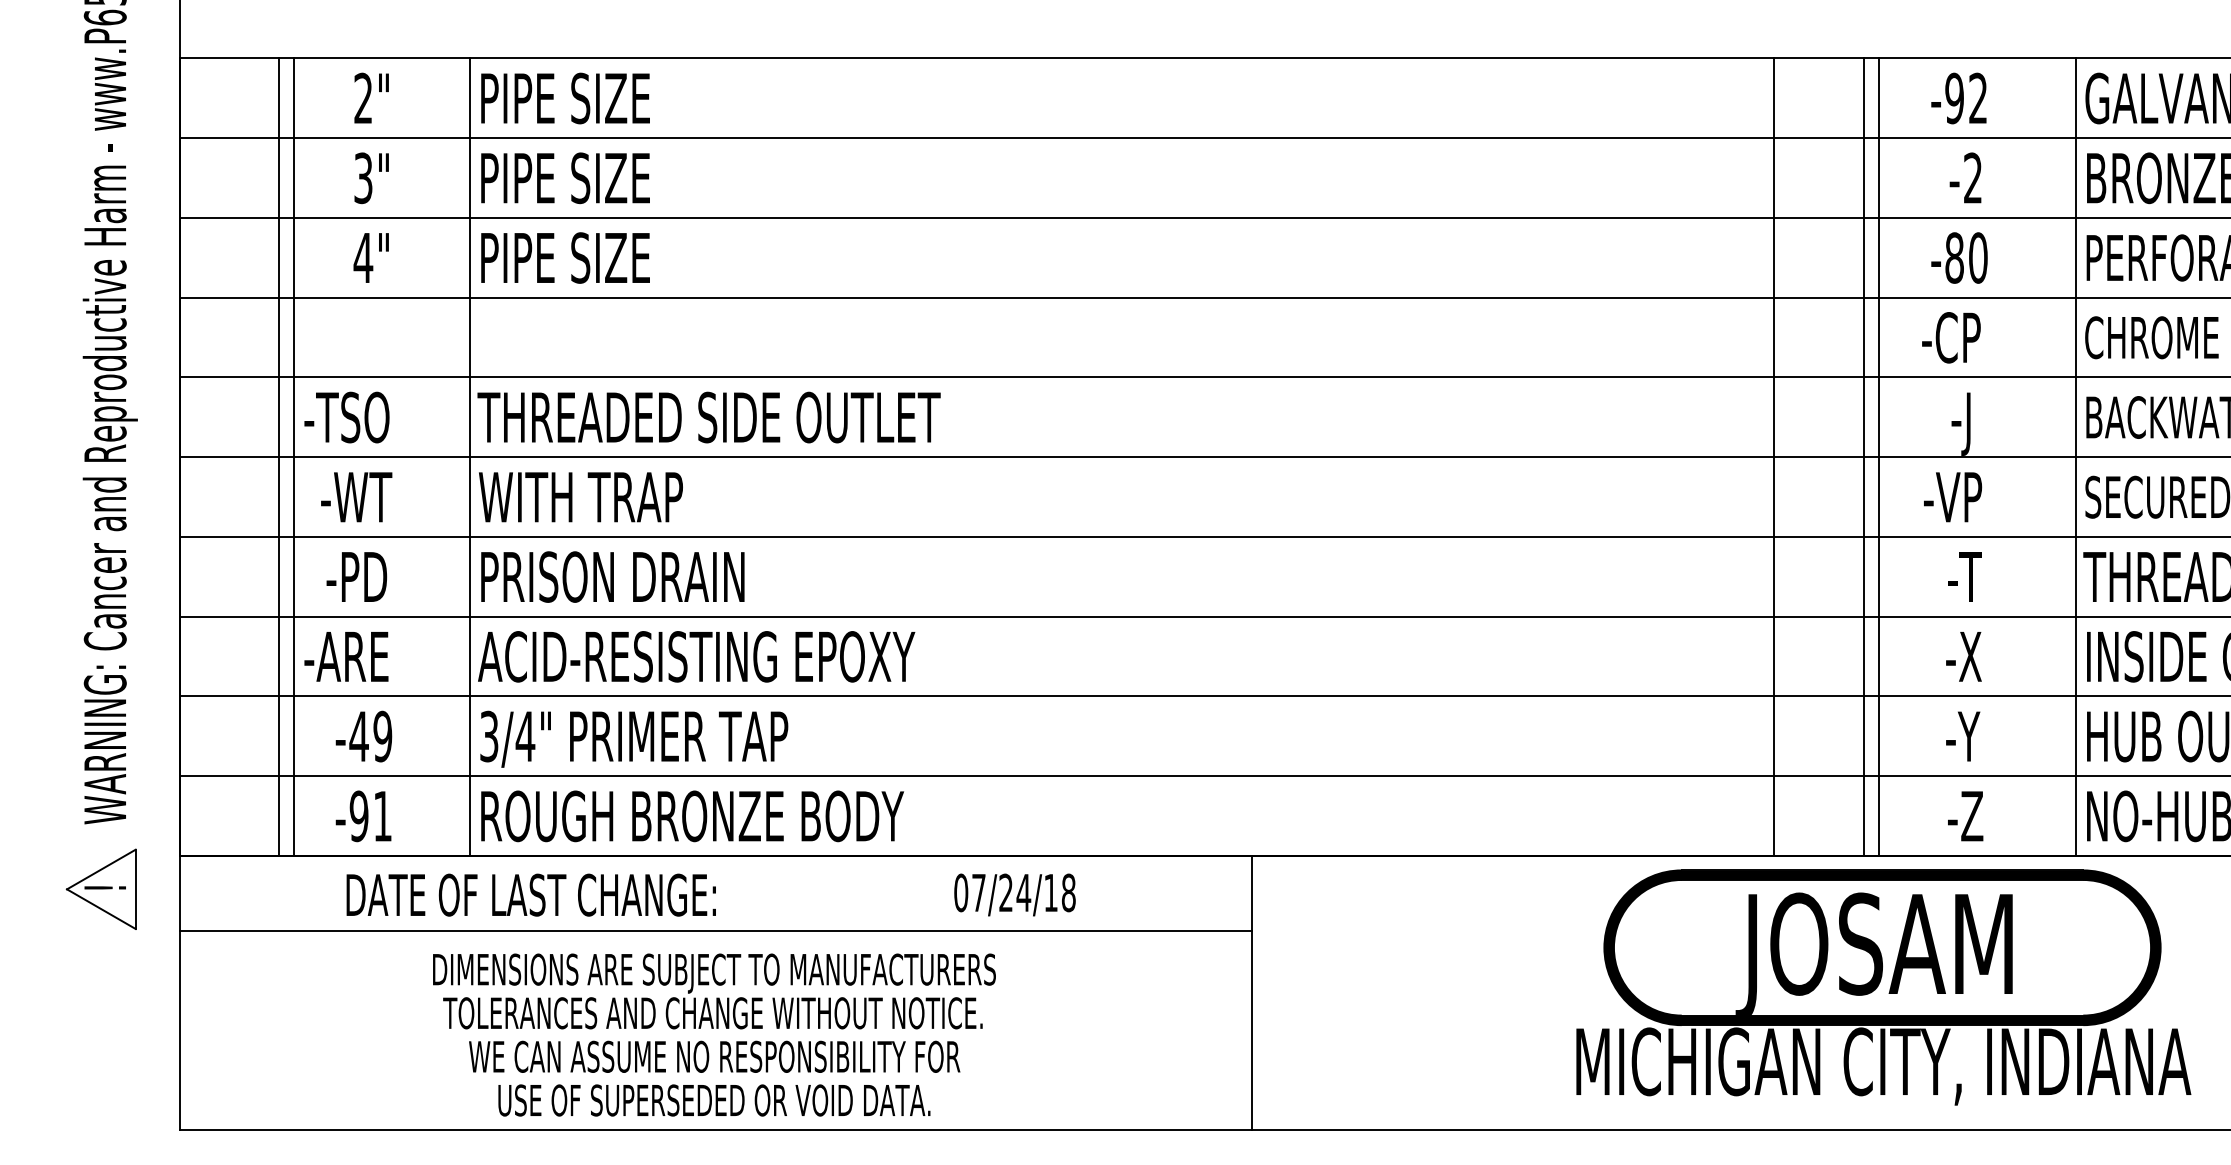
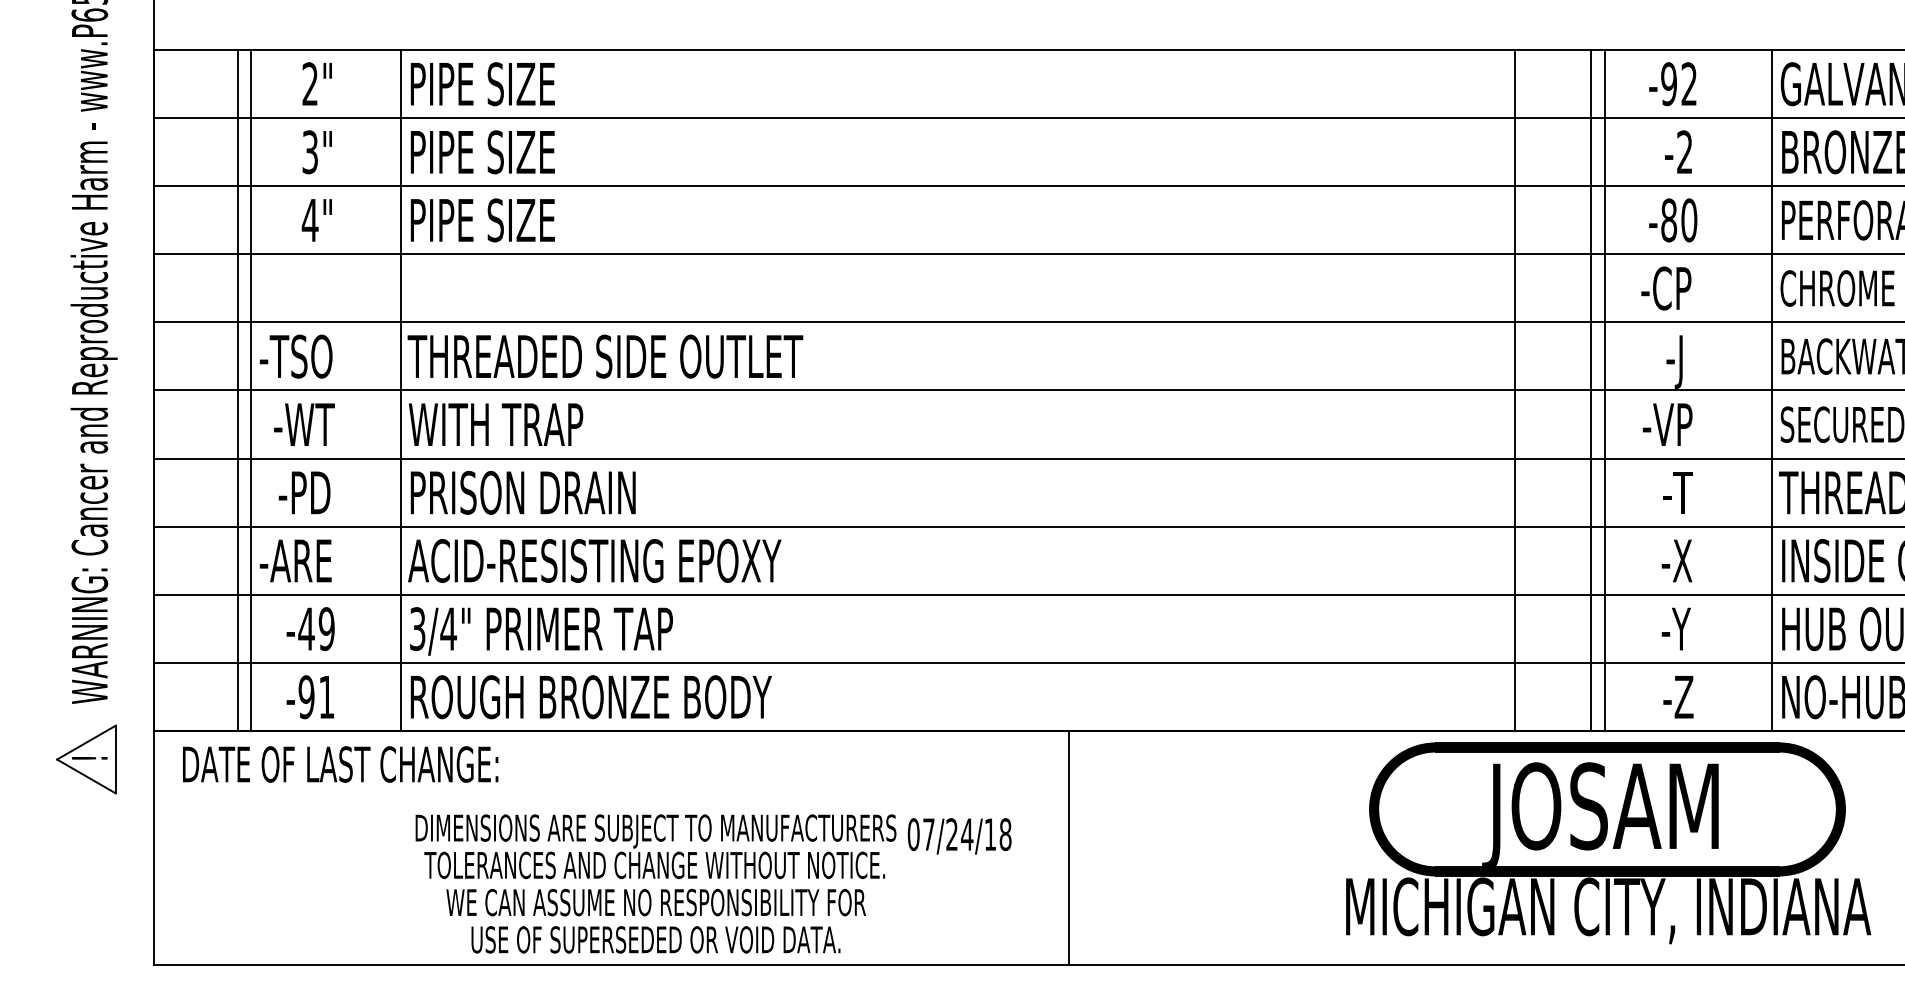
text: (531, 895) -> (340, 764), moved
text: (1014, 895) -> (959, 836), moved
line: (716, 930) -> (611, 794), removed
text: (713, 1034) -> (655, 883), moved

